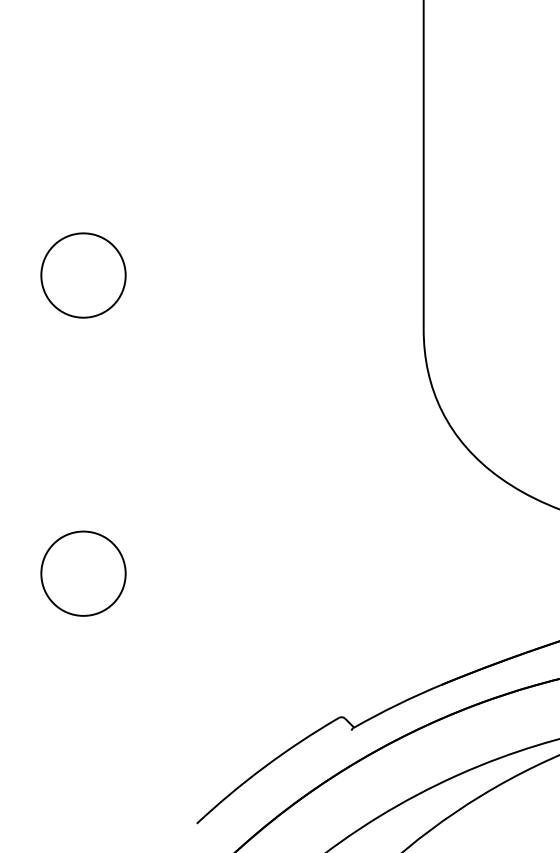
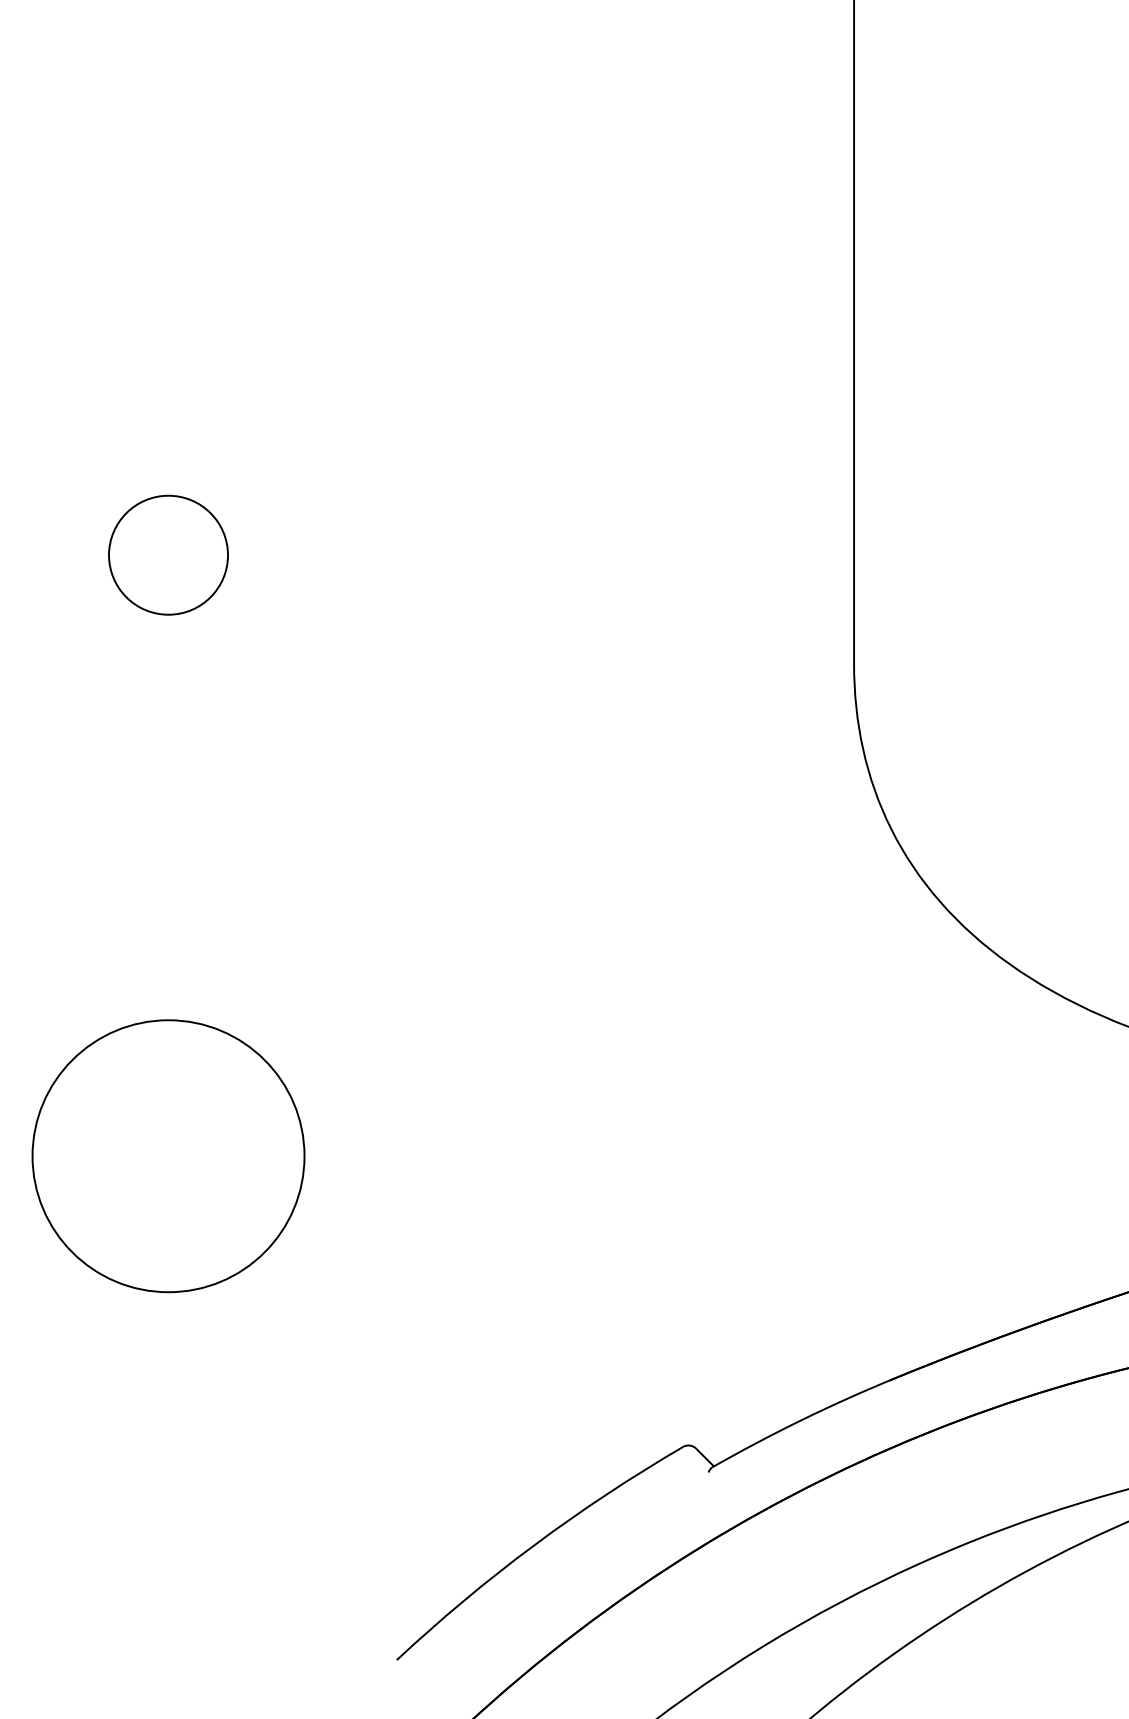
circle: (83, 275) -> (168, 555), size x0.7
circle: (83, 573) -> (168, 1155), size x1.6

